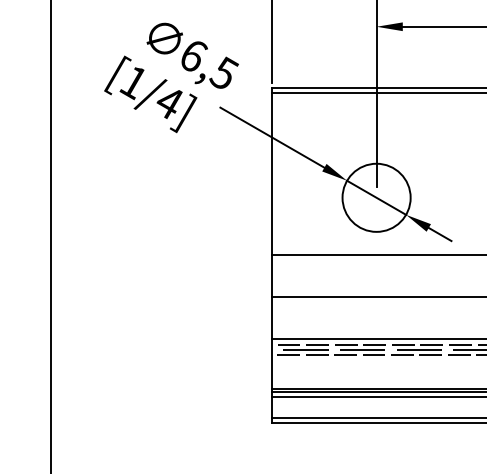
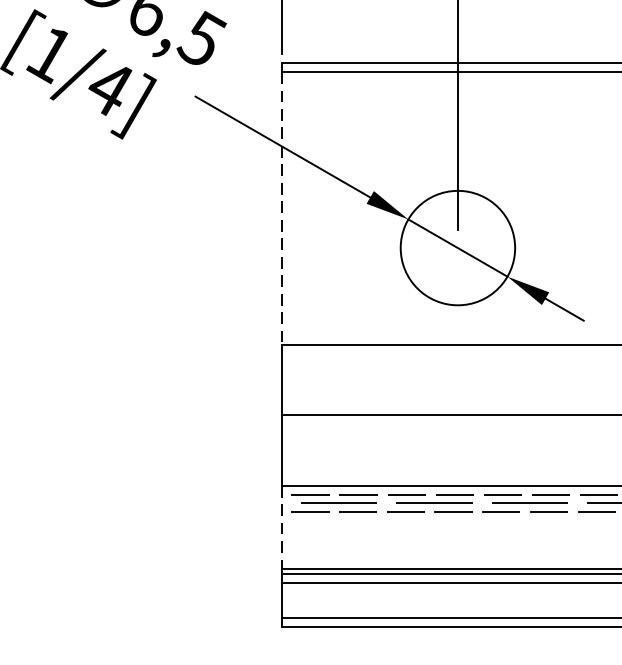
line: (271, 174) -> (281, 208), solid -> dashed
line: (271, 363) -> (281, 526), solid -> dashed

